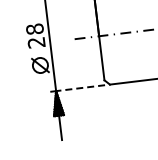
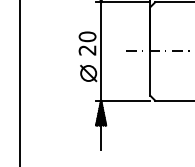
text: (34, 28) -> (87, 36), 28 -> 20
line: (80, 87) -> (125, 100), dashed -> solid

